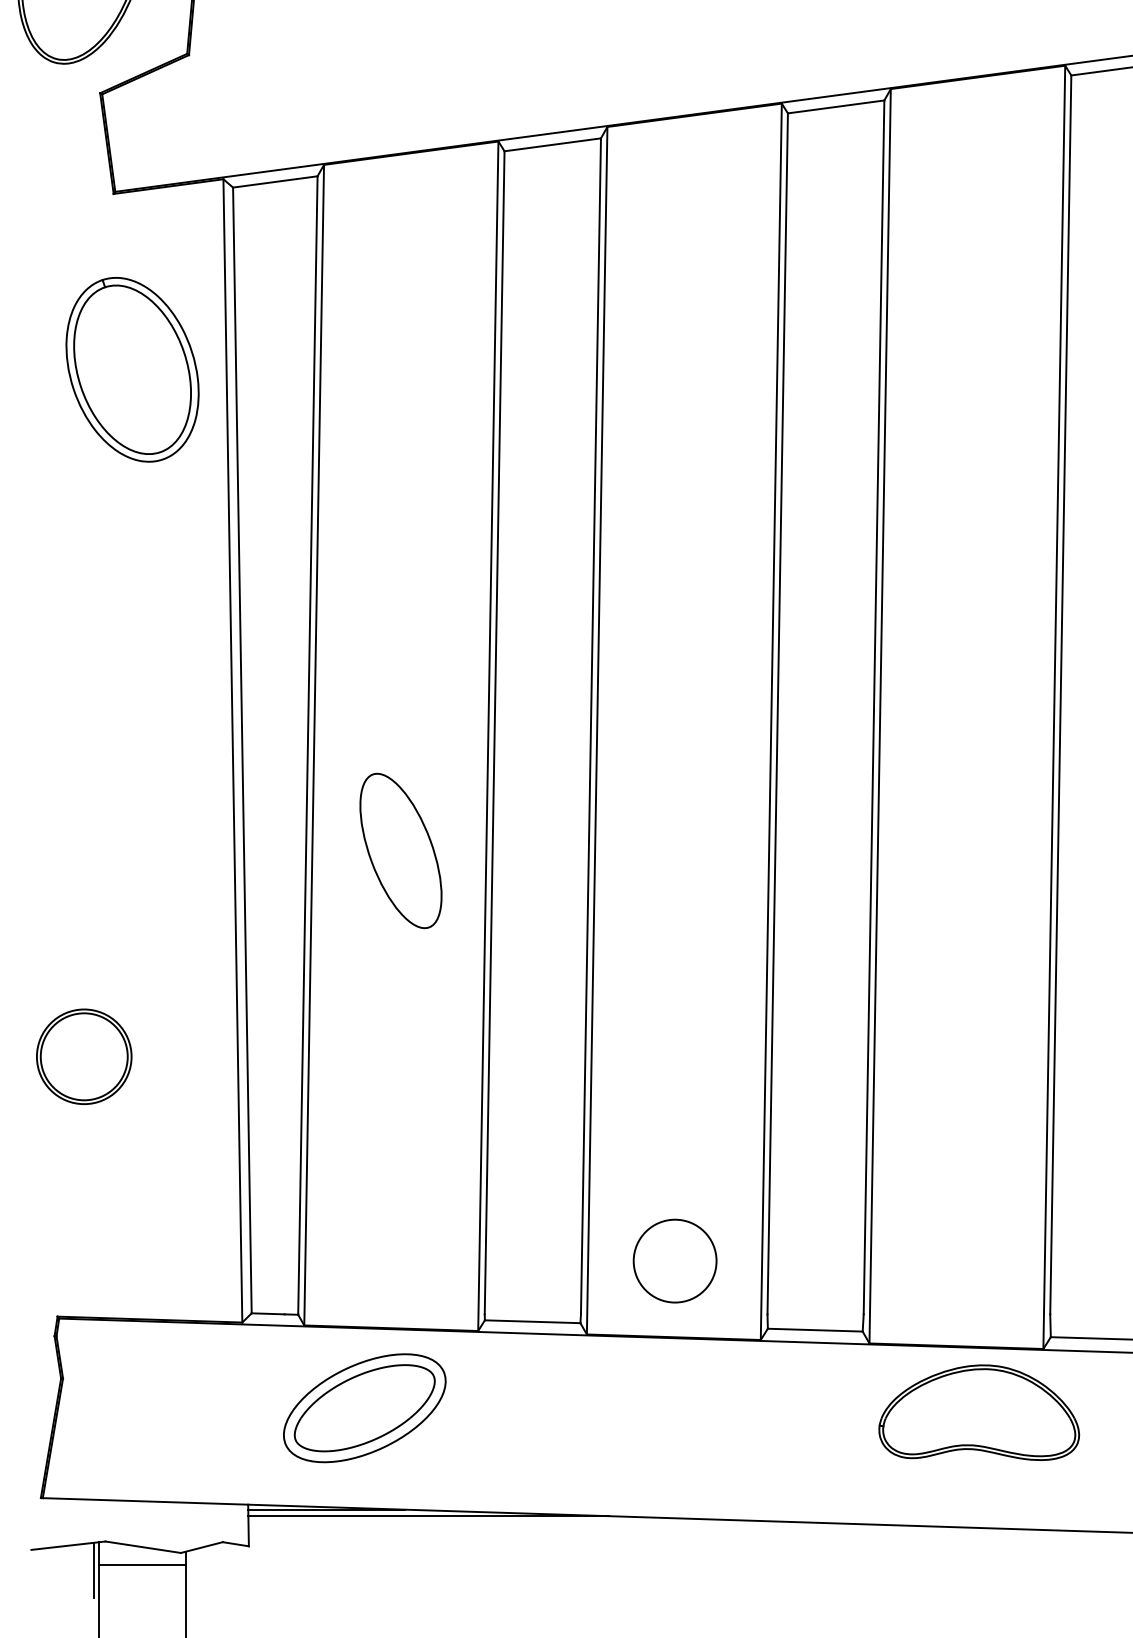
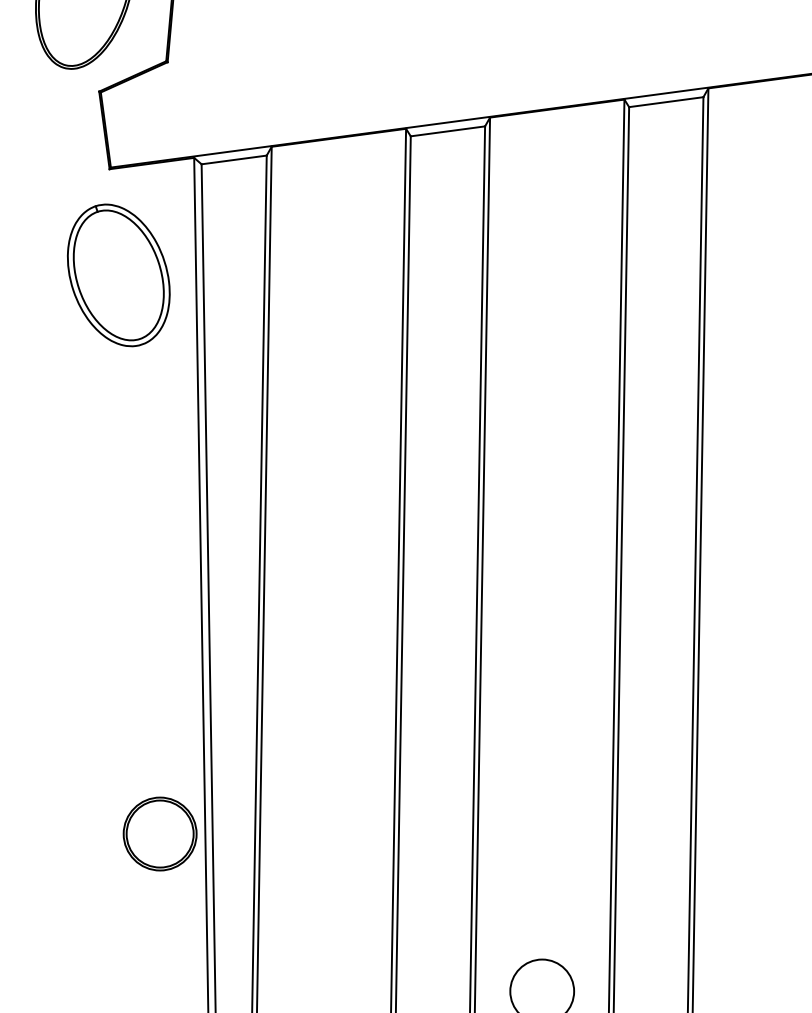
part: (132, 369) -> (118, 275), moved
part: (400, 850) -> (330, 675), removed
part: (84, 1056) -> (160, 833), moved

